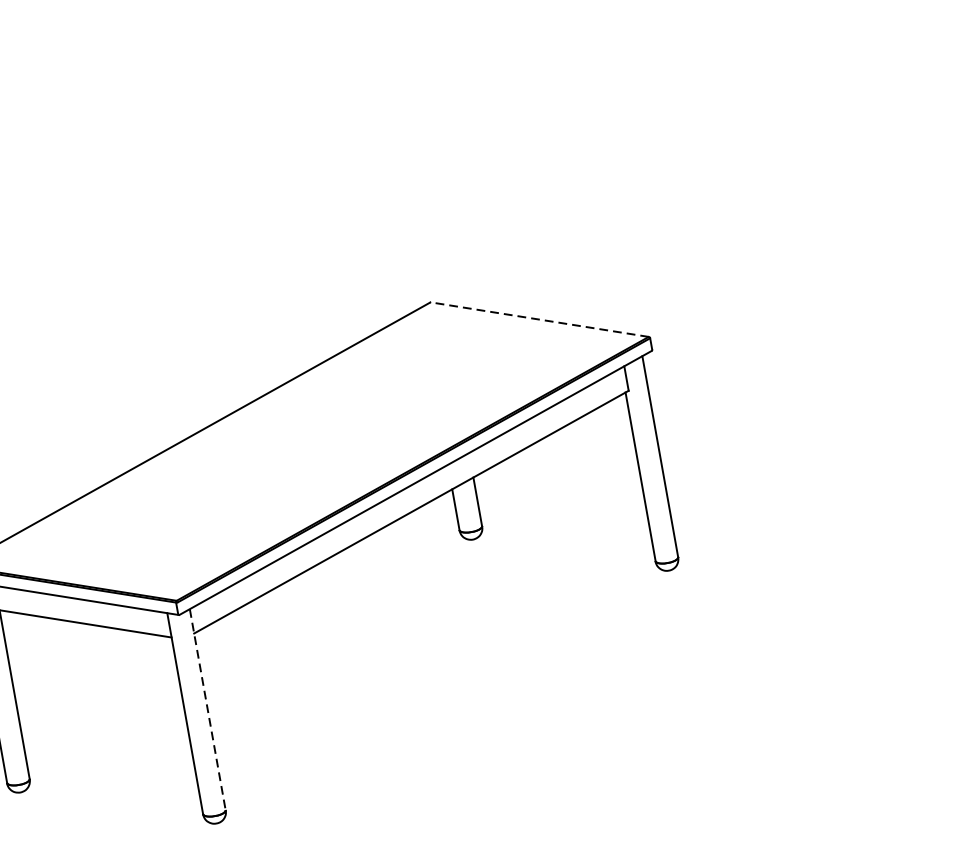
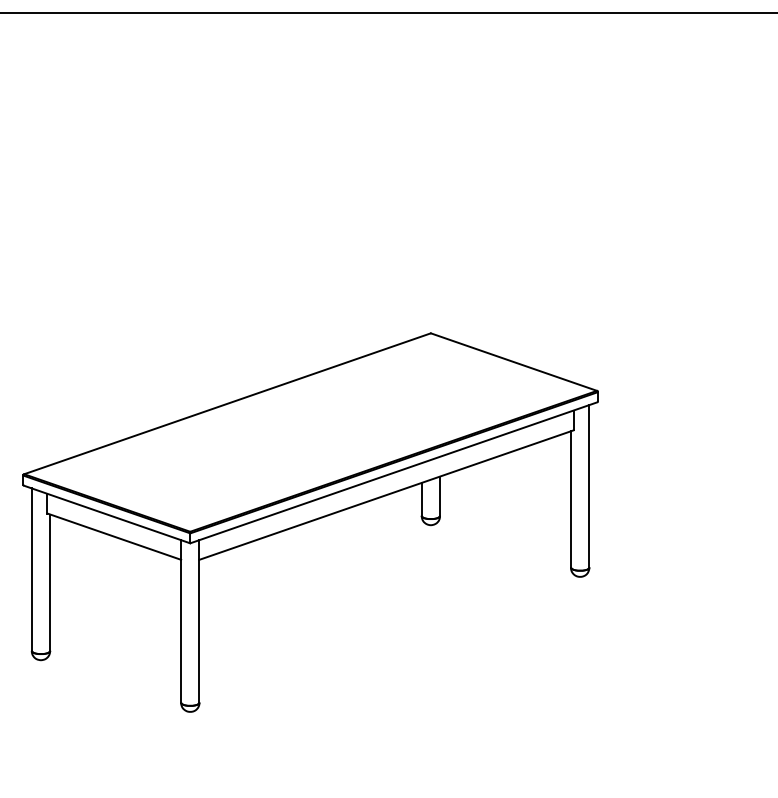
line: (540, 320) -> (514, 362), dashed -> solid
line: (207, 709) -> (199, 621), dashed -> solid

